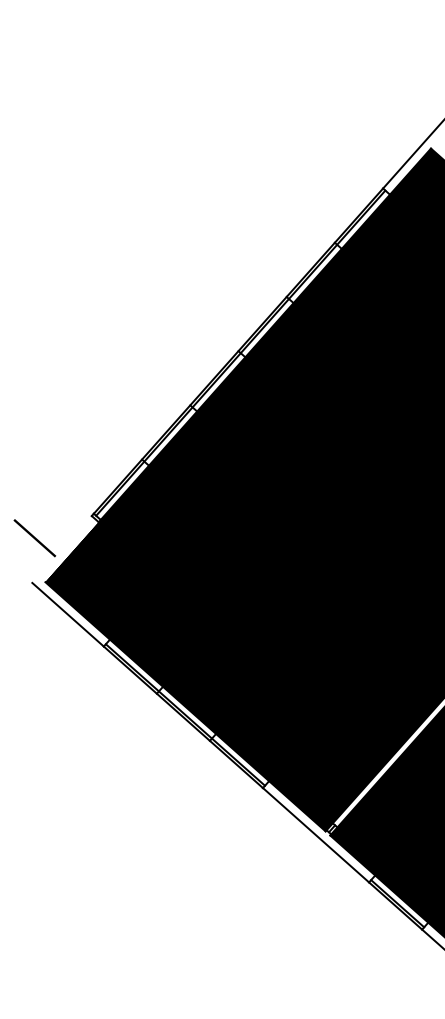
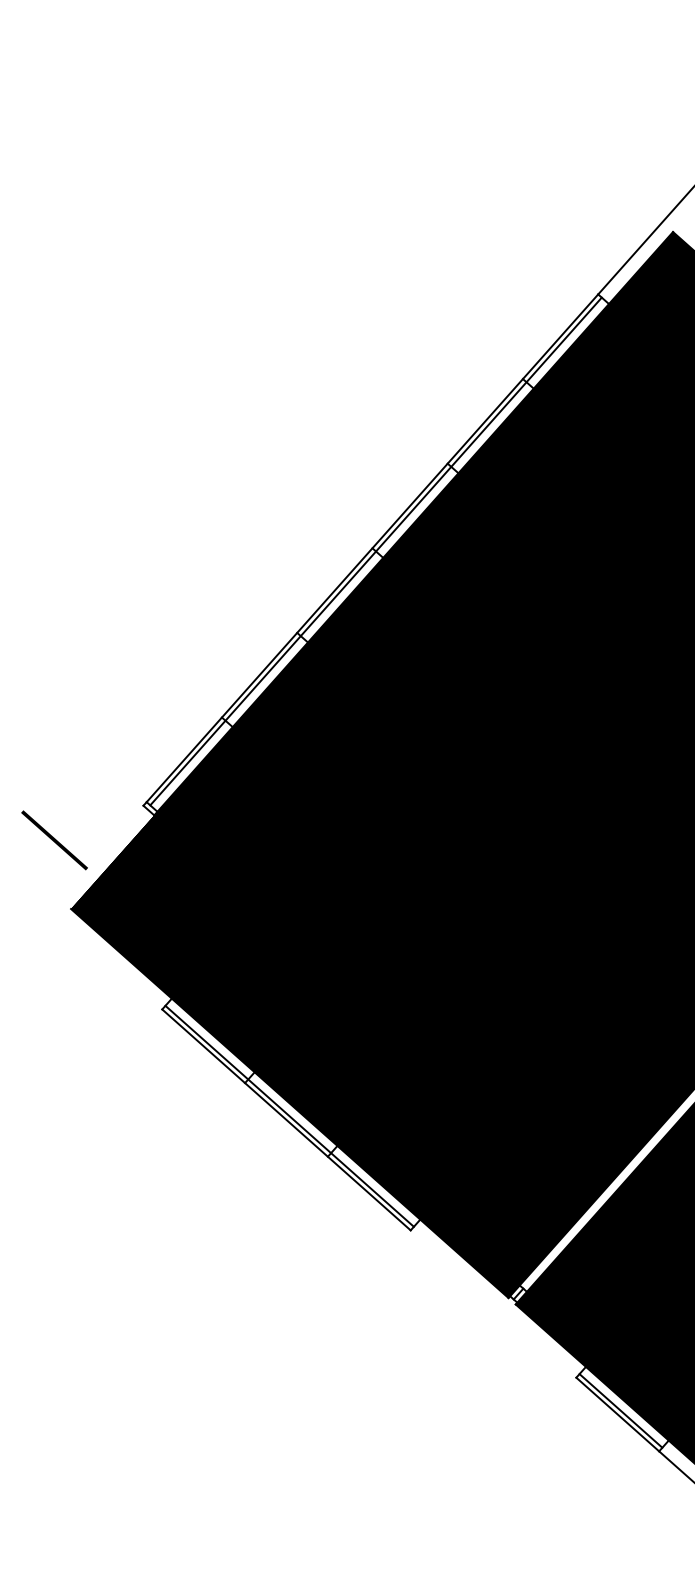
line: (67, 614) -> (105, 959), removed
line: (315, 835) -> (492, 1304), removed

